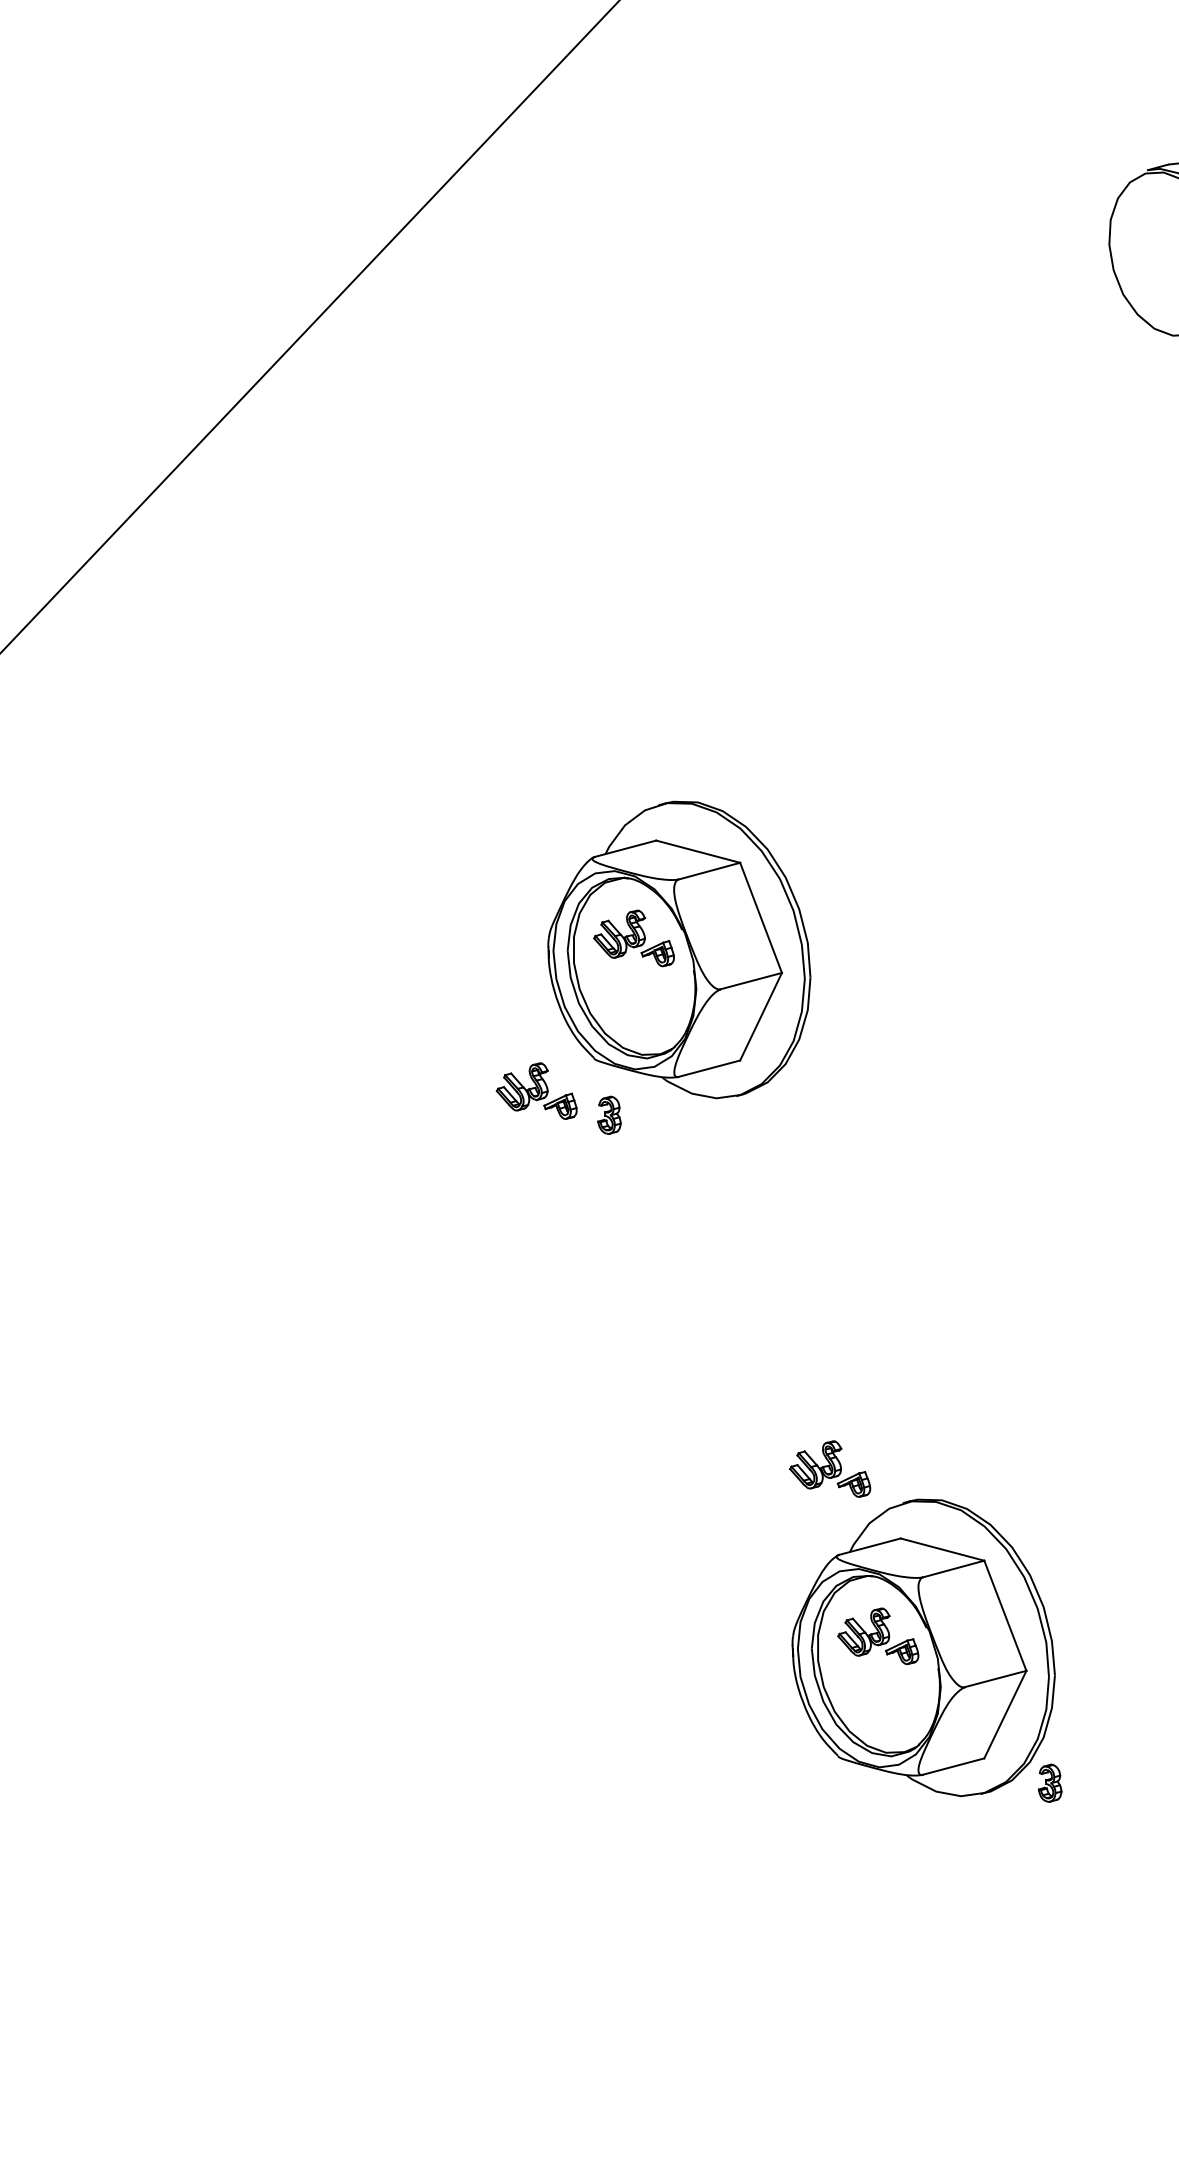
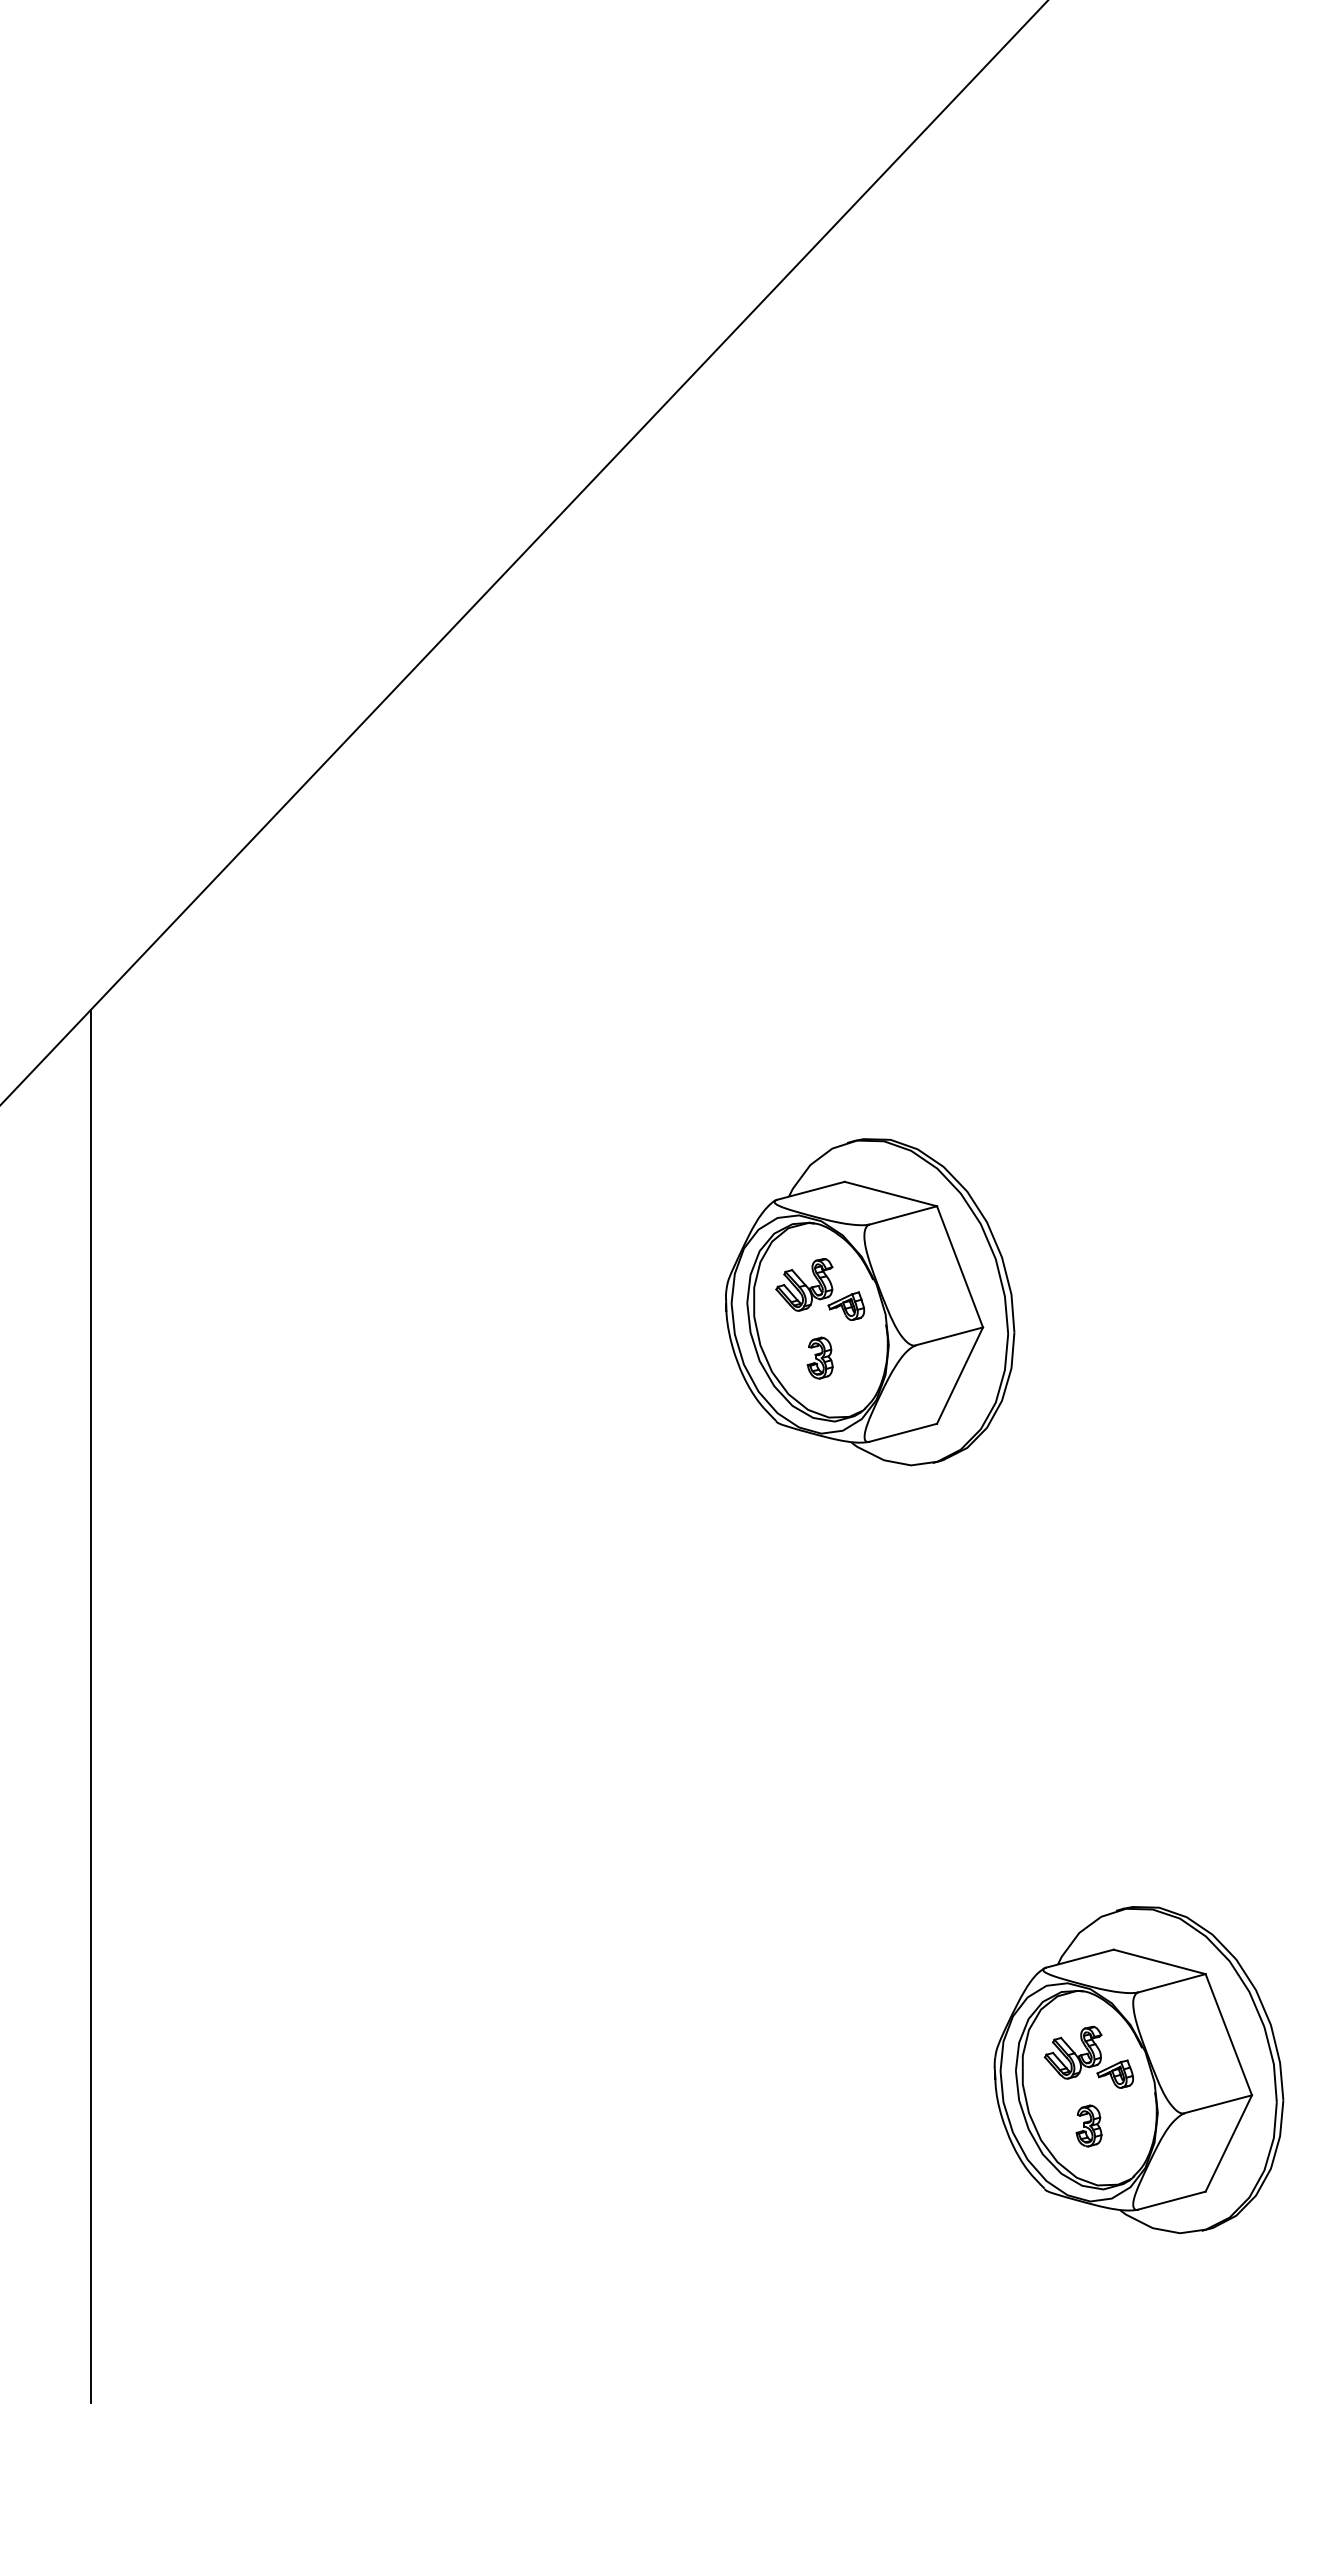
part: (536, 1091) -> (713, 1457), removed
part: (608, 1114) -> (819, 1357), moved
part: (829, 1468) -> (1035, 1872), removed
part: (1049, 1782) -> (1088, 2125), moved

